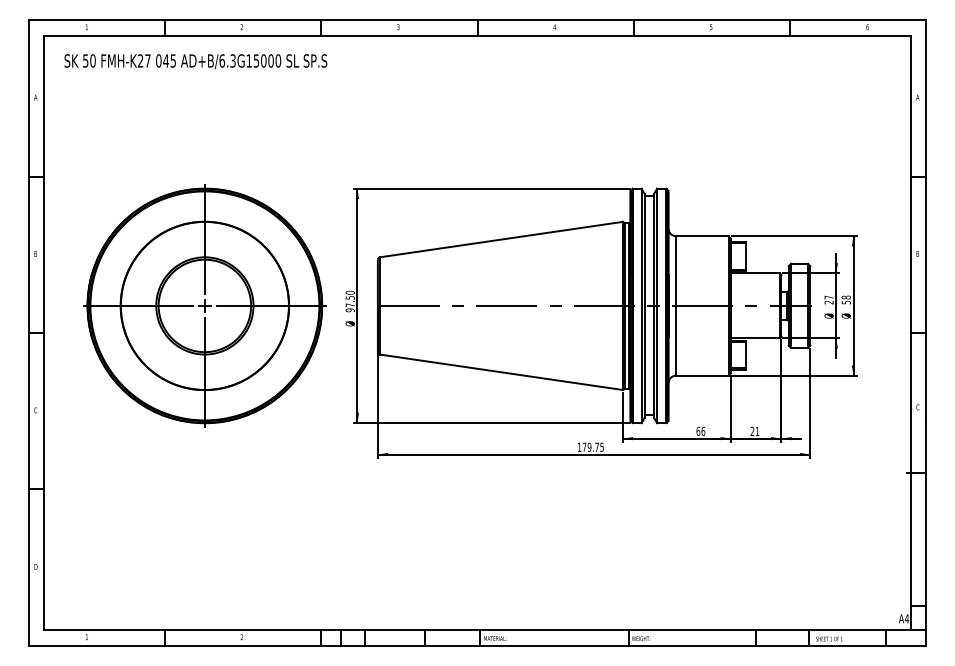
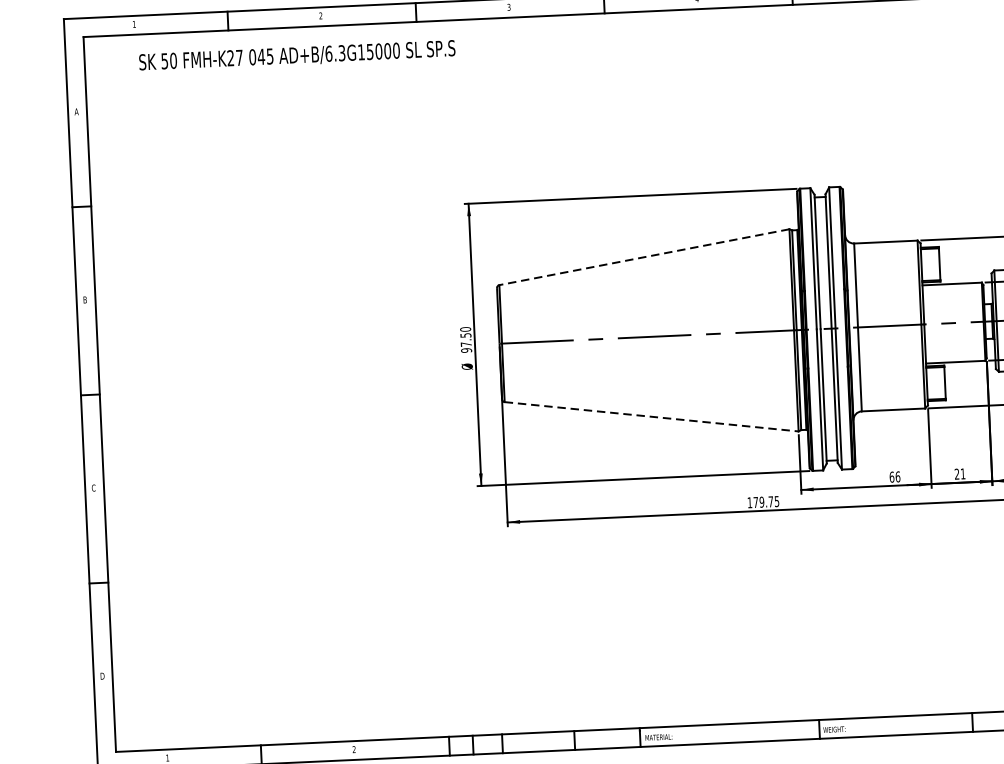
text: (195, 61) -> (296, 55), moved
line: (501, 239) -> (644, 257), solid -> dashed
part: (204, 305) -> (291, 352), removed
line: (501, 372) -> (651, 417), solid -> dashed

